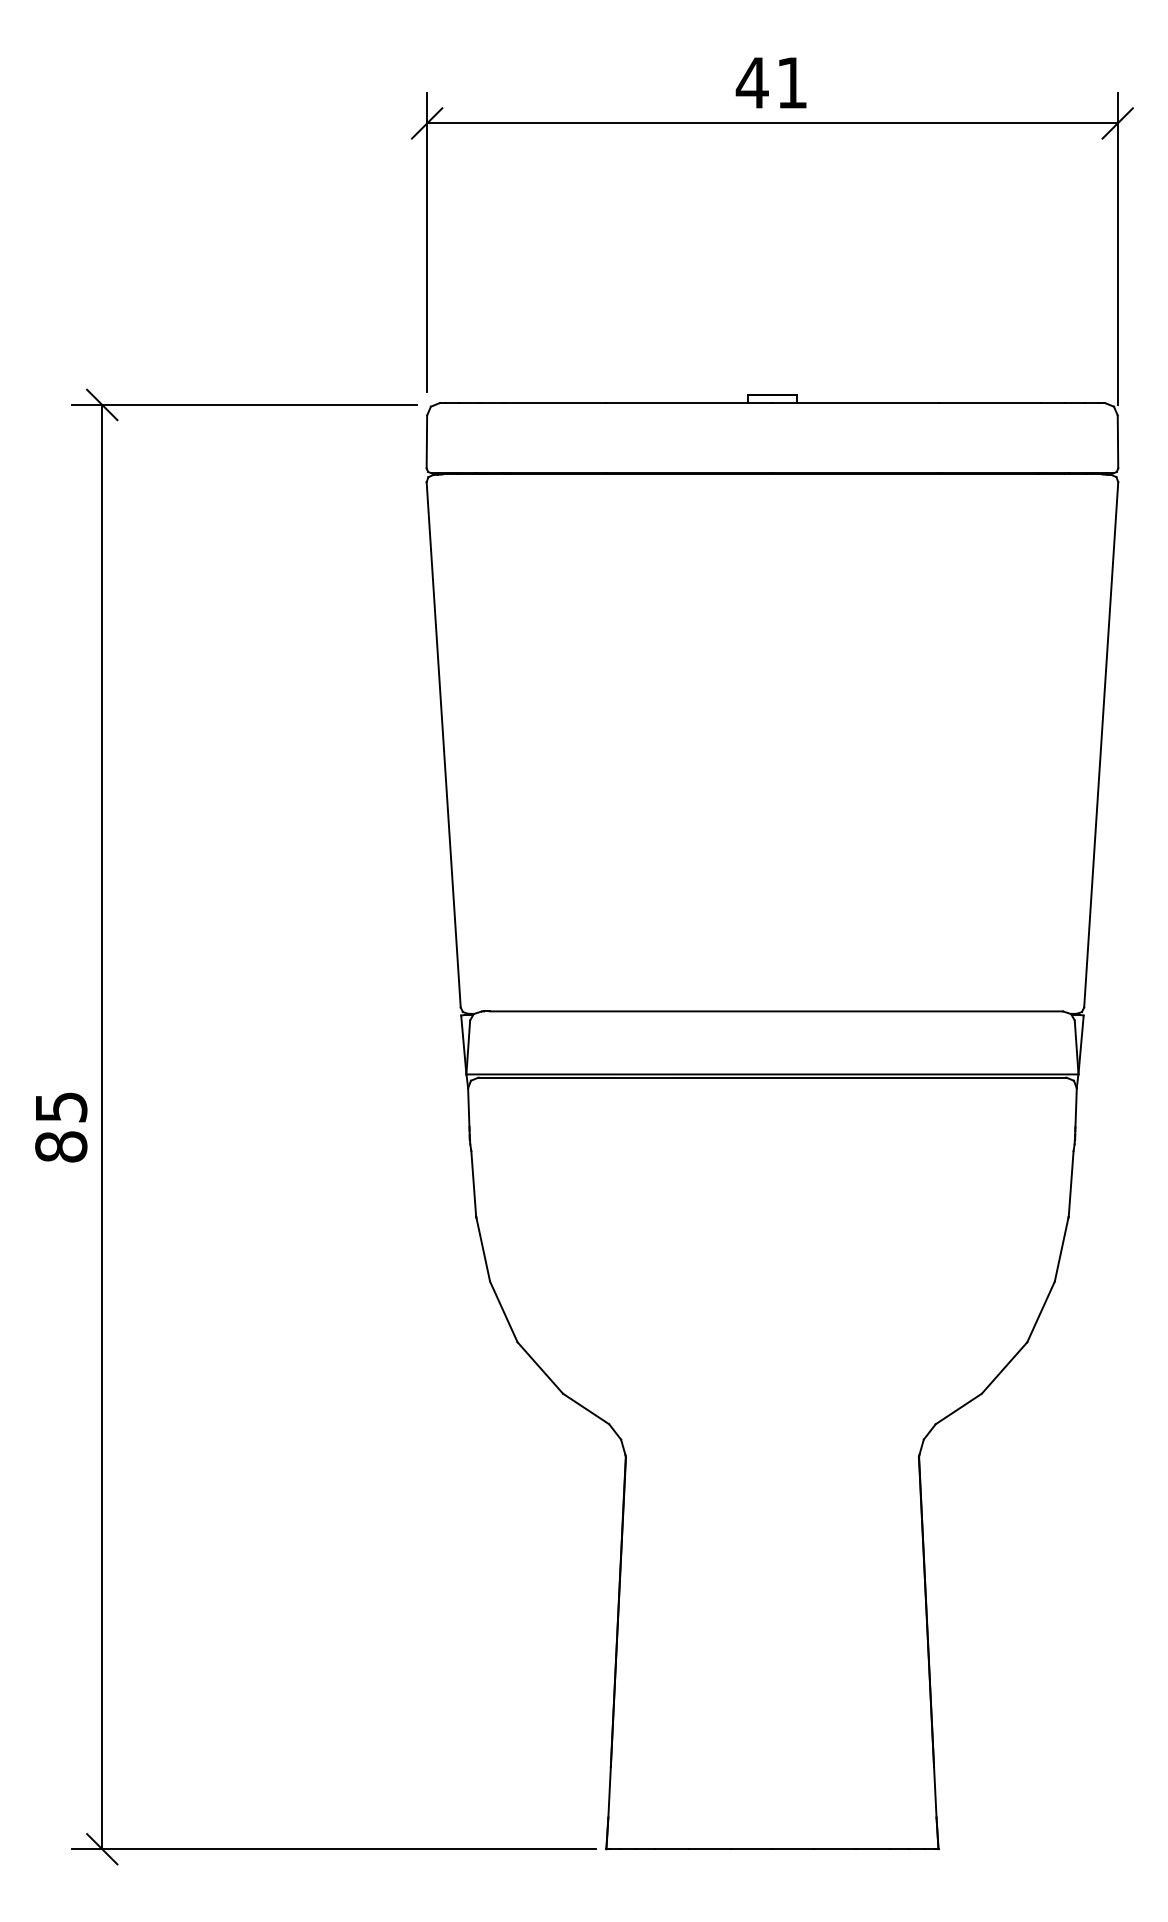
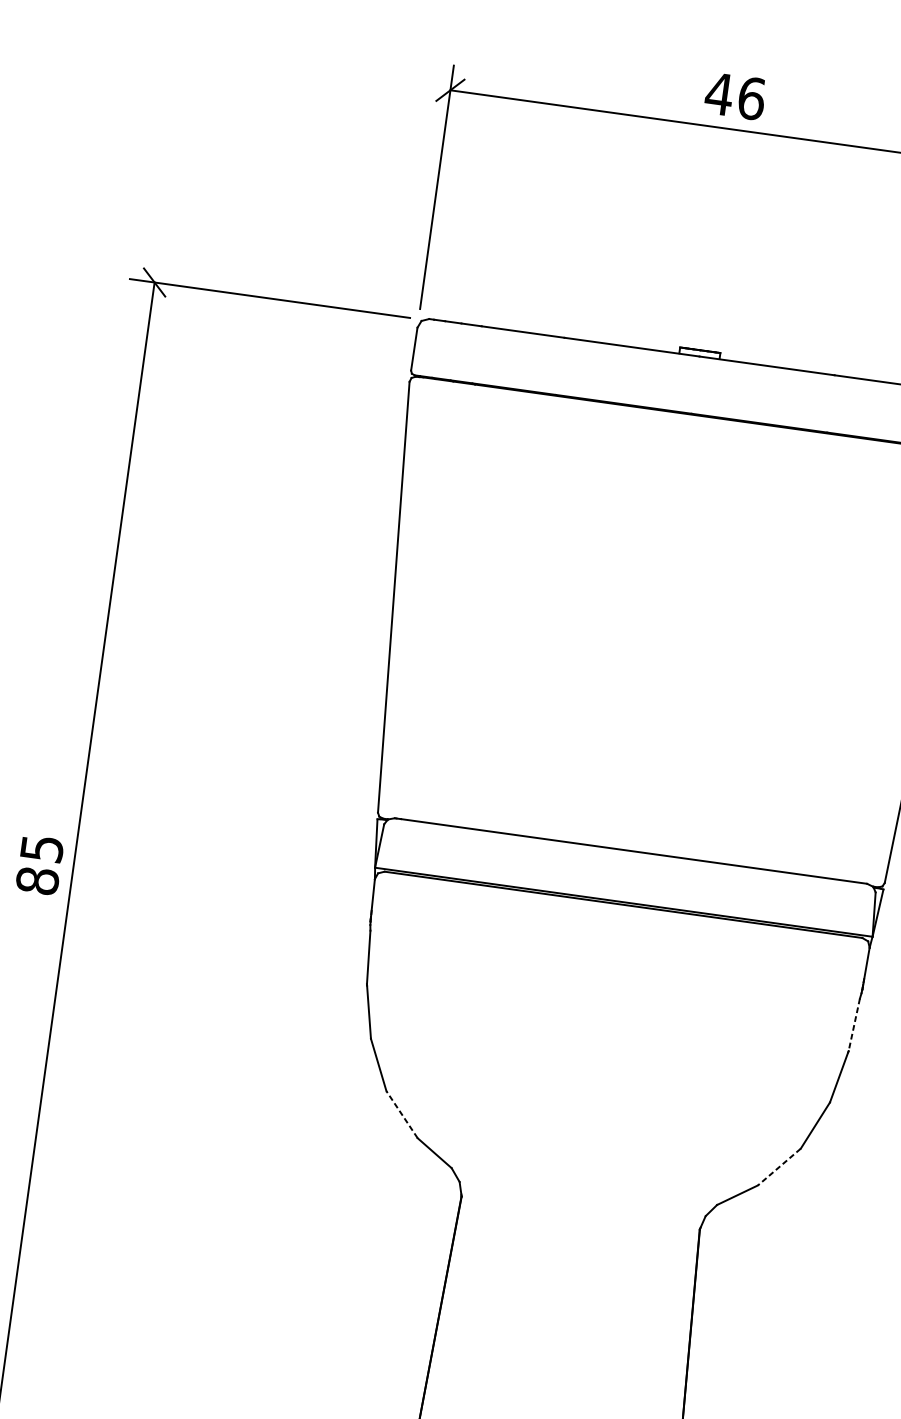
text: (792, 82) -> (752, 98), 41 -> 46
line: (1071, 1183) -> (854, 1024), solid -> dashed
line: (540, 1367) -> (402, 1114), solid -> dashed
line: (1004, 1368) -> (779, 1167), solid -> dashed

